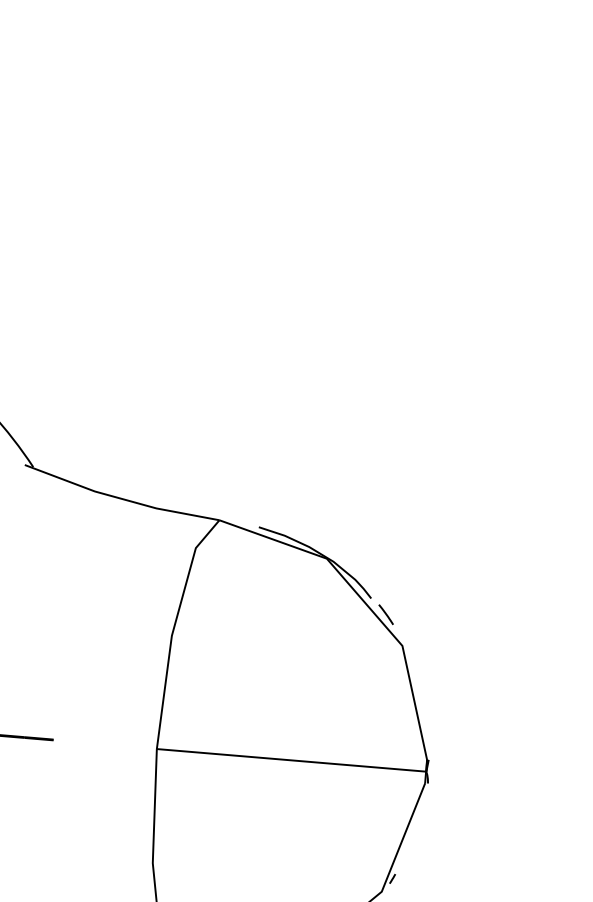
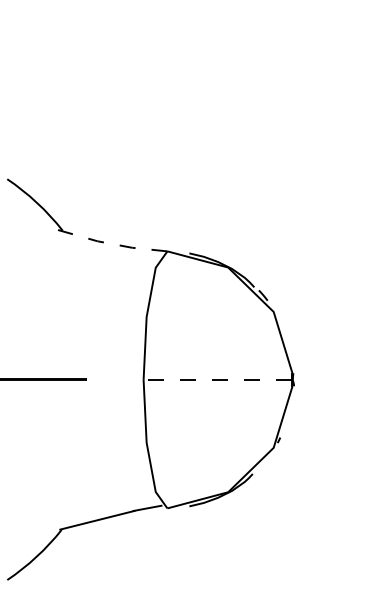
line: (121, 499) -> (112, 244), solid -> dashed
line: (290, 759) -> (217, 379), solid -> dashed

